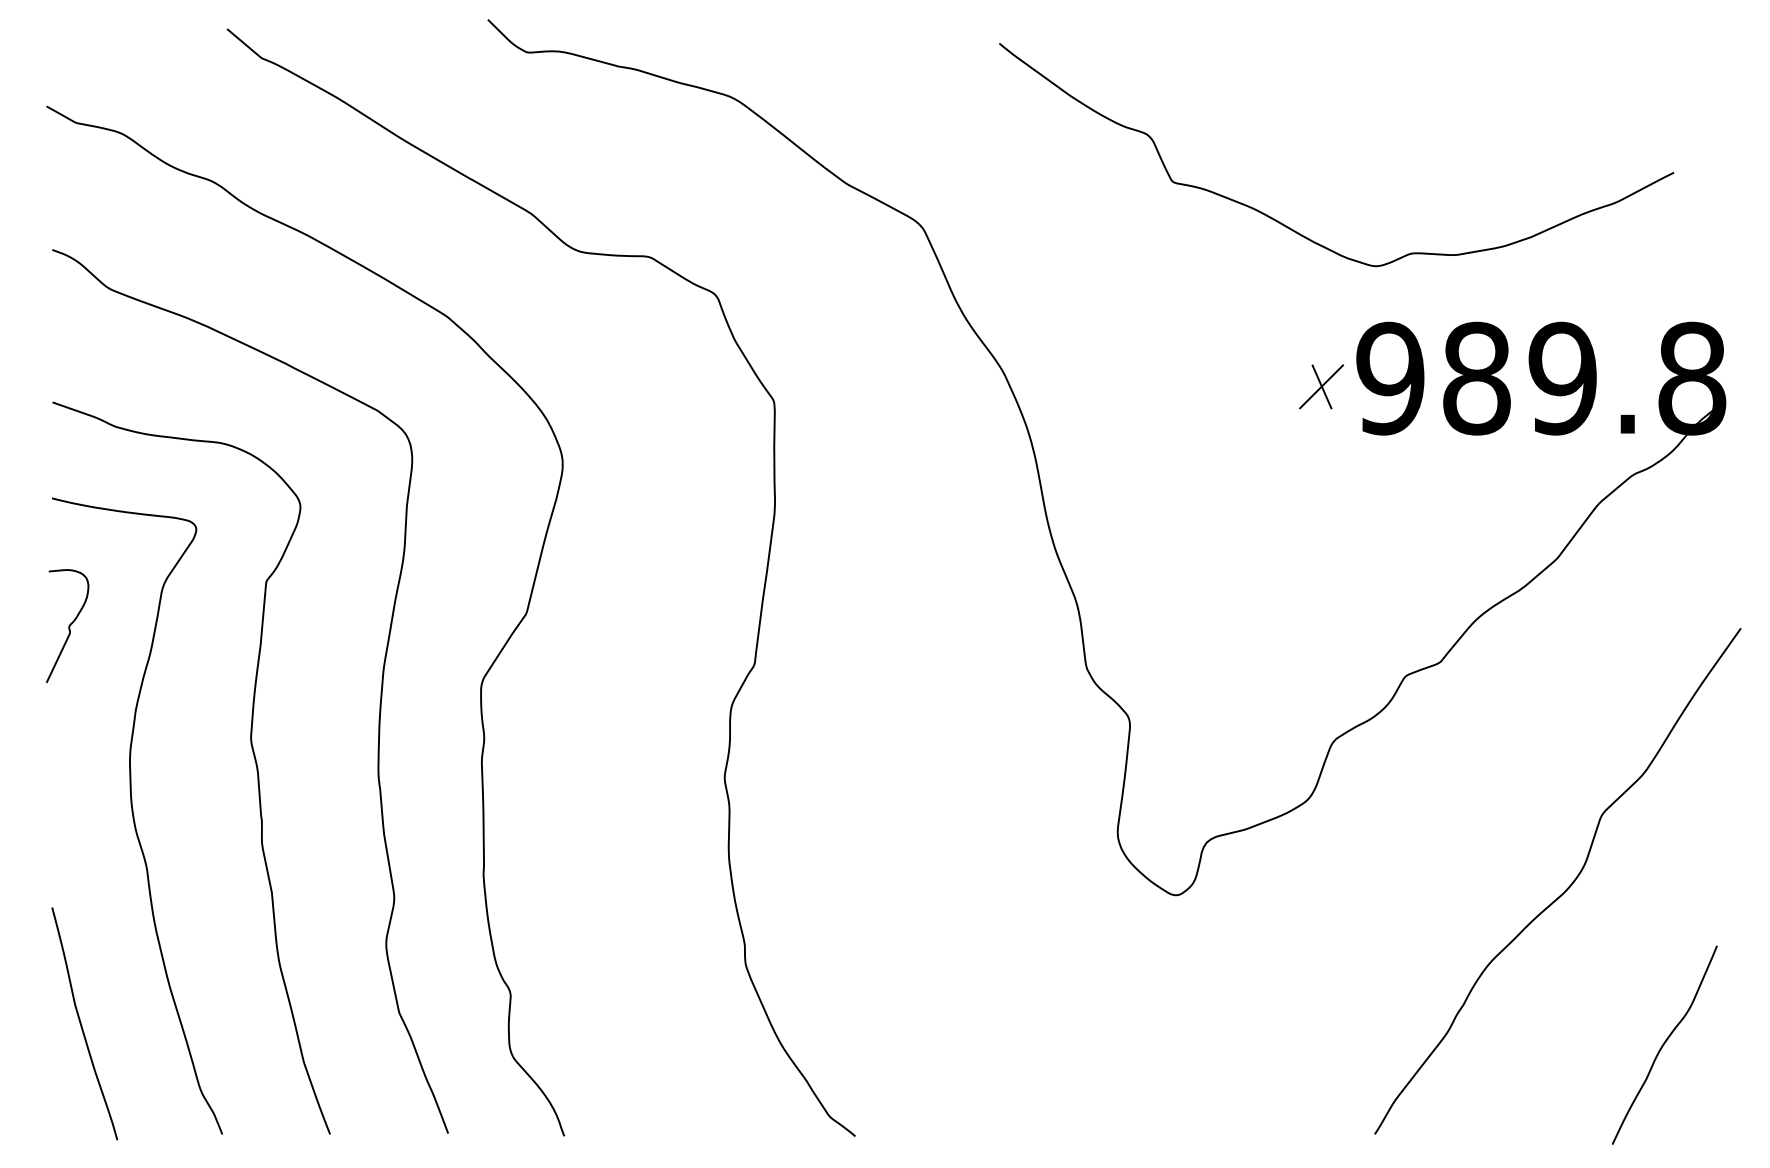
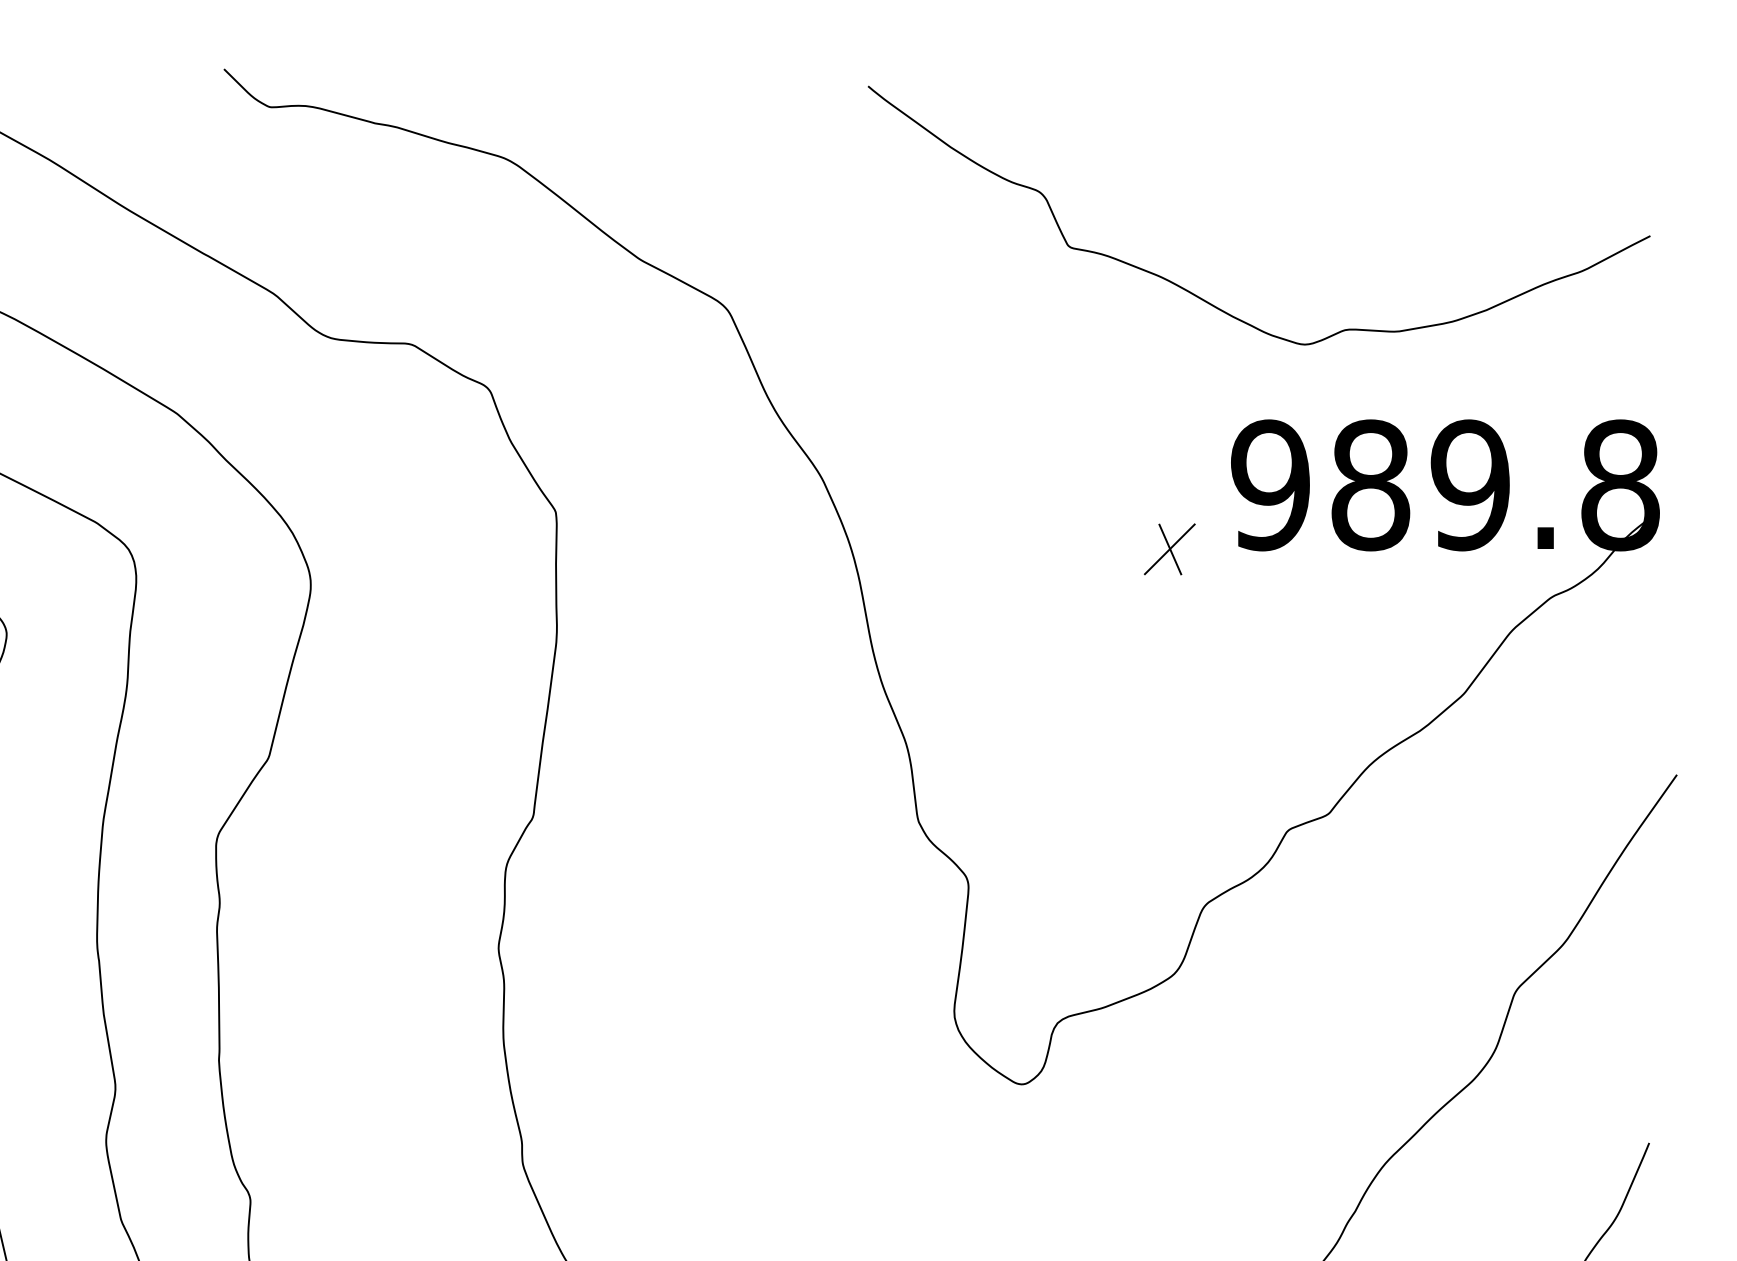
curve: (1290, 227) -> (1205, 299), moved
part: (1321, 386) -> (1169, 548), moved

